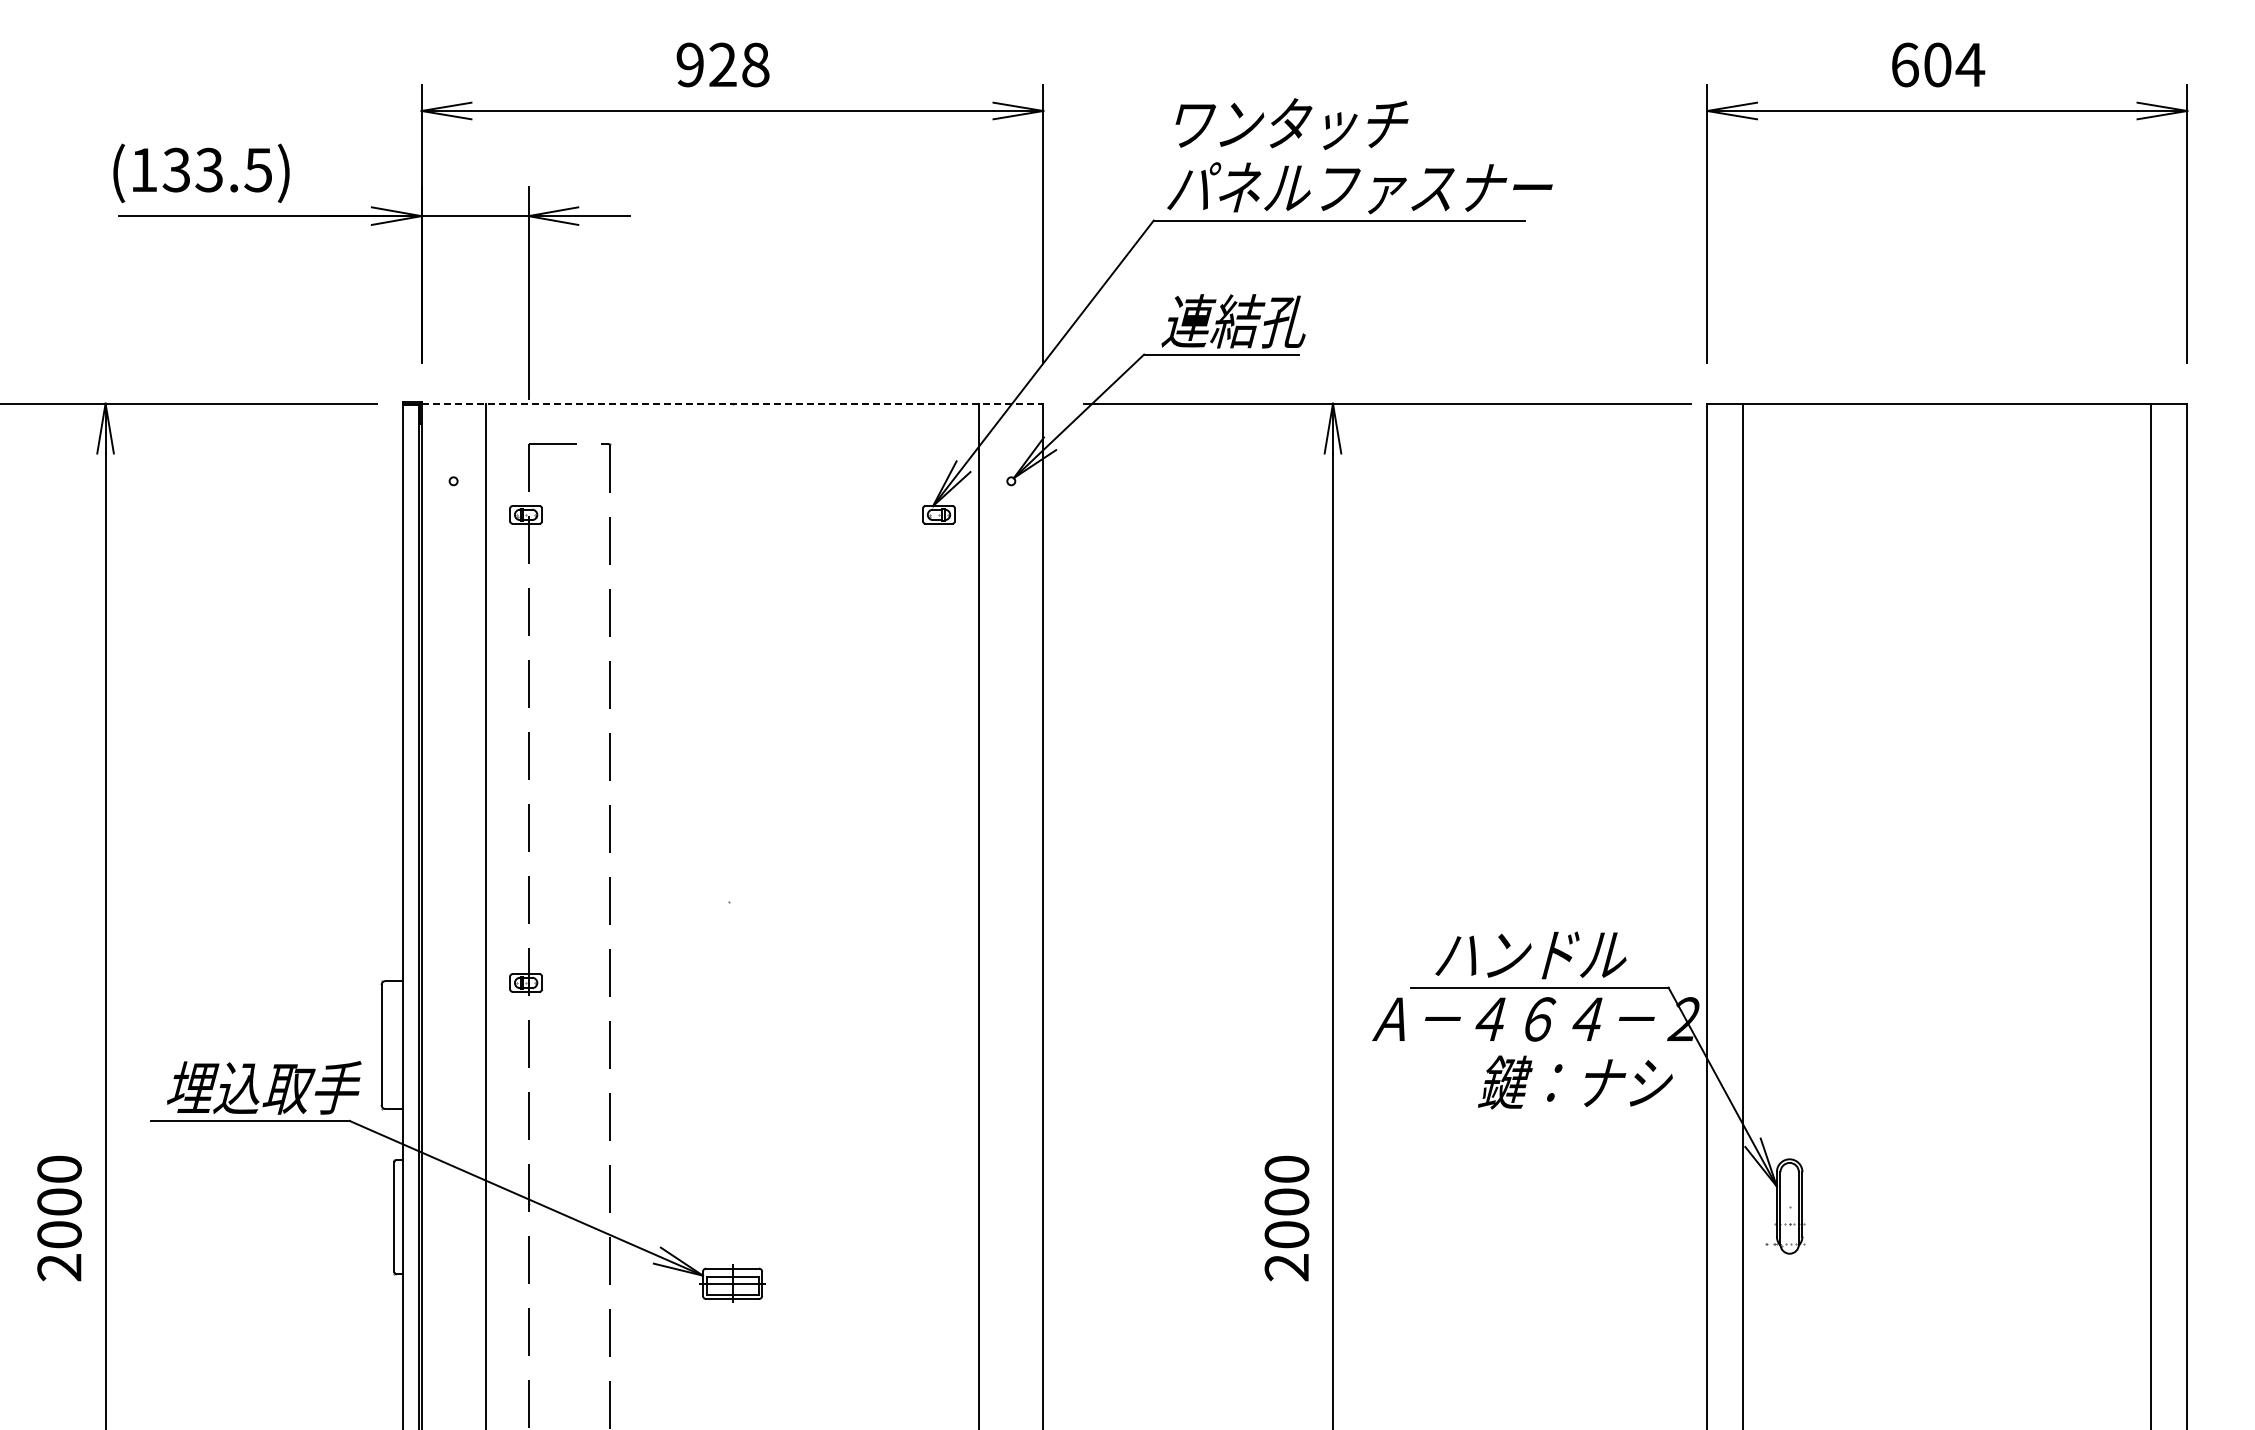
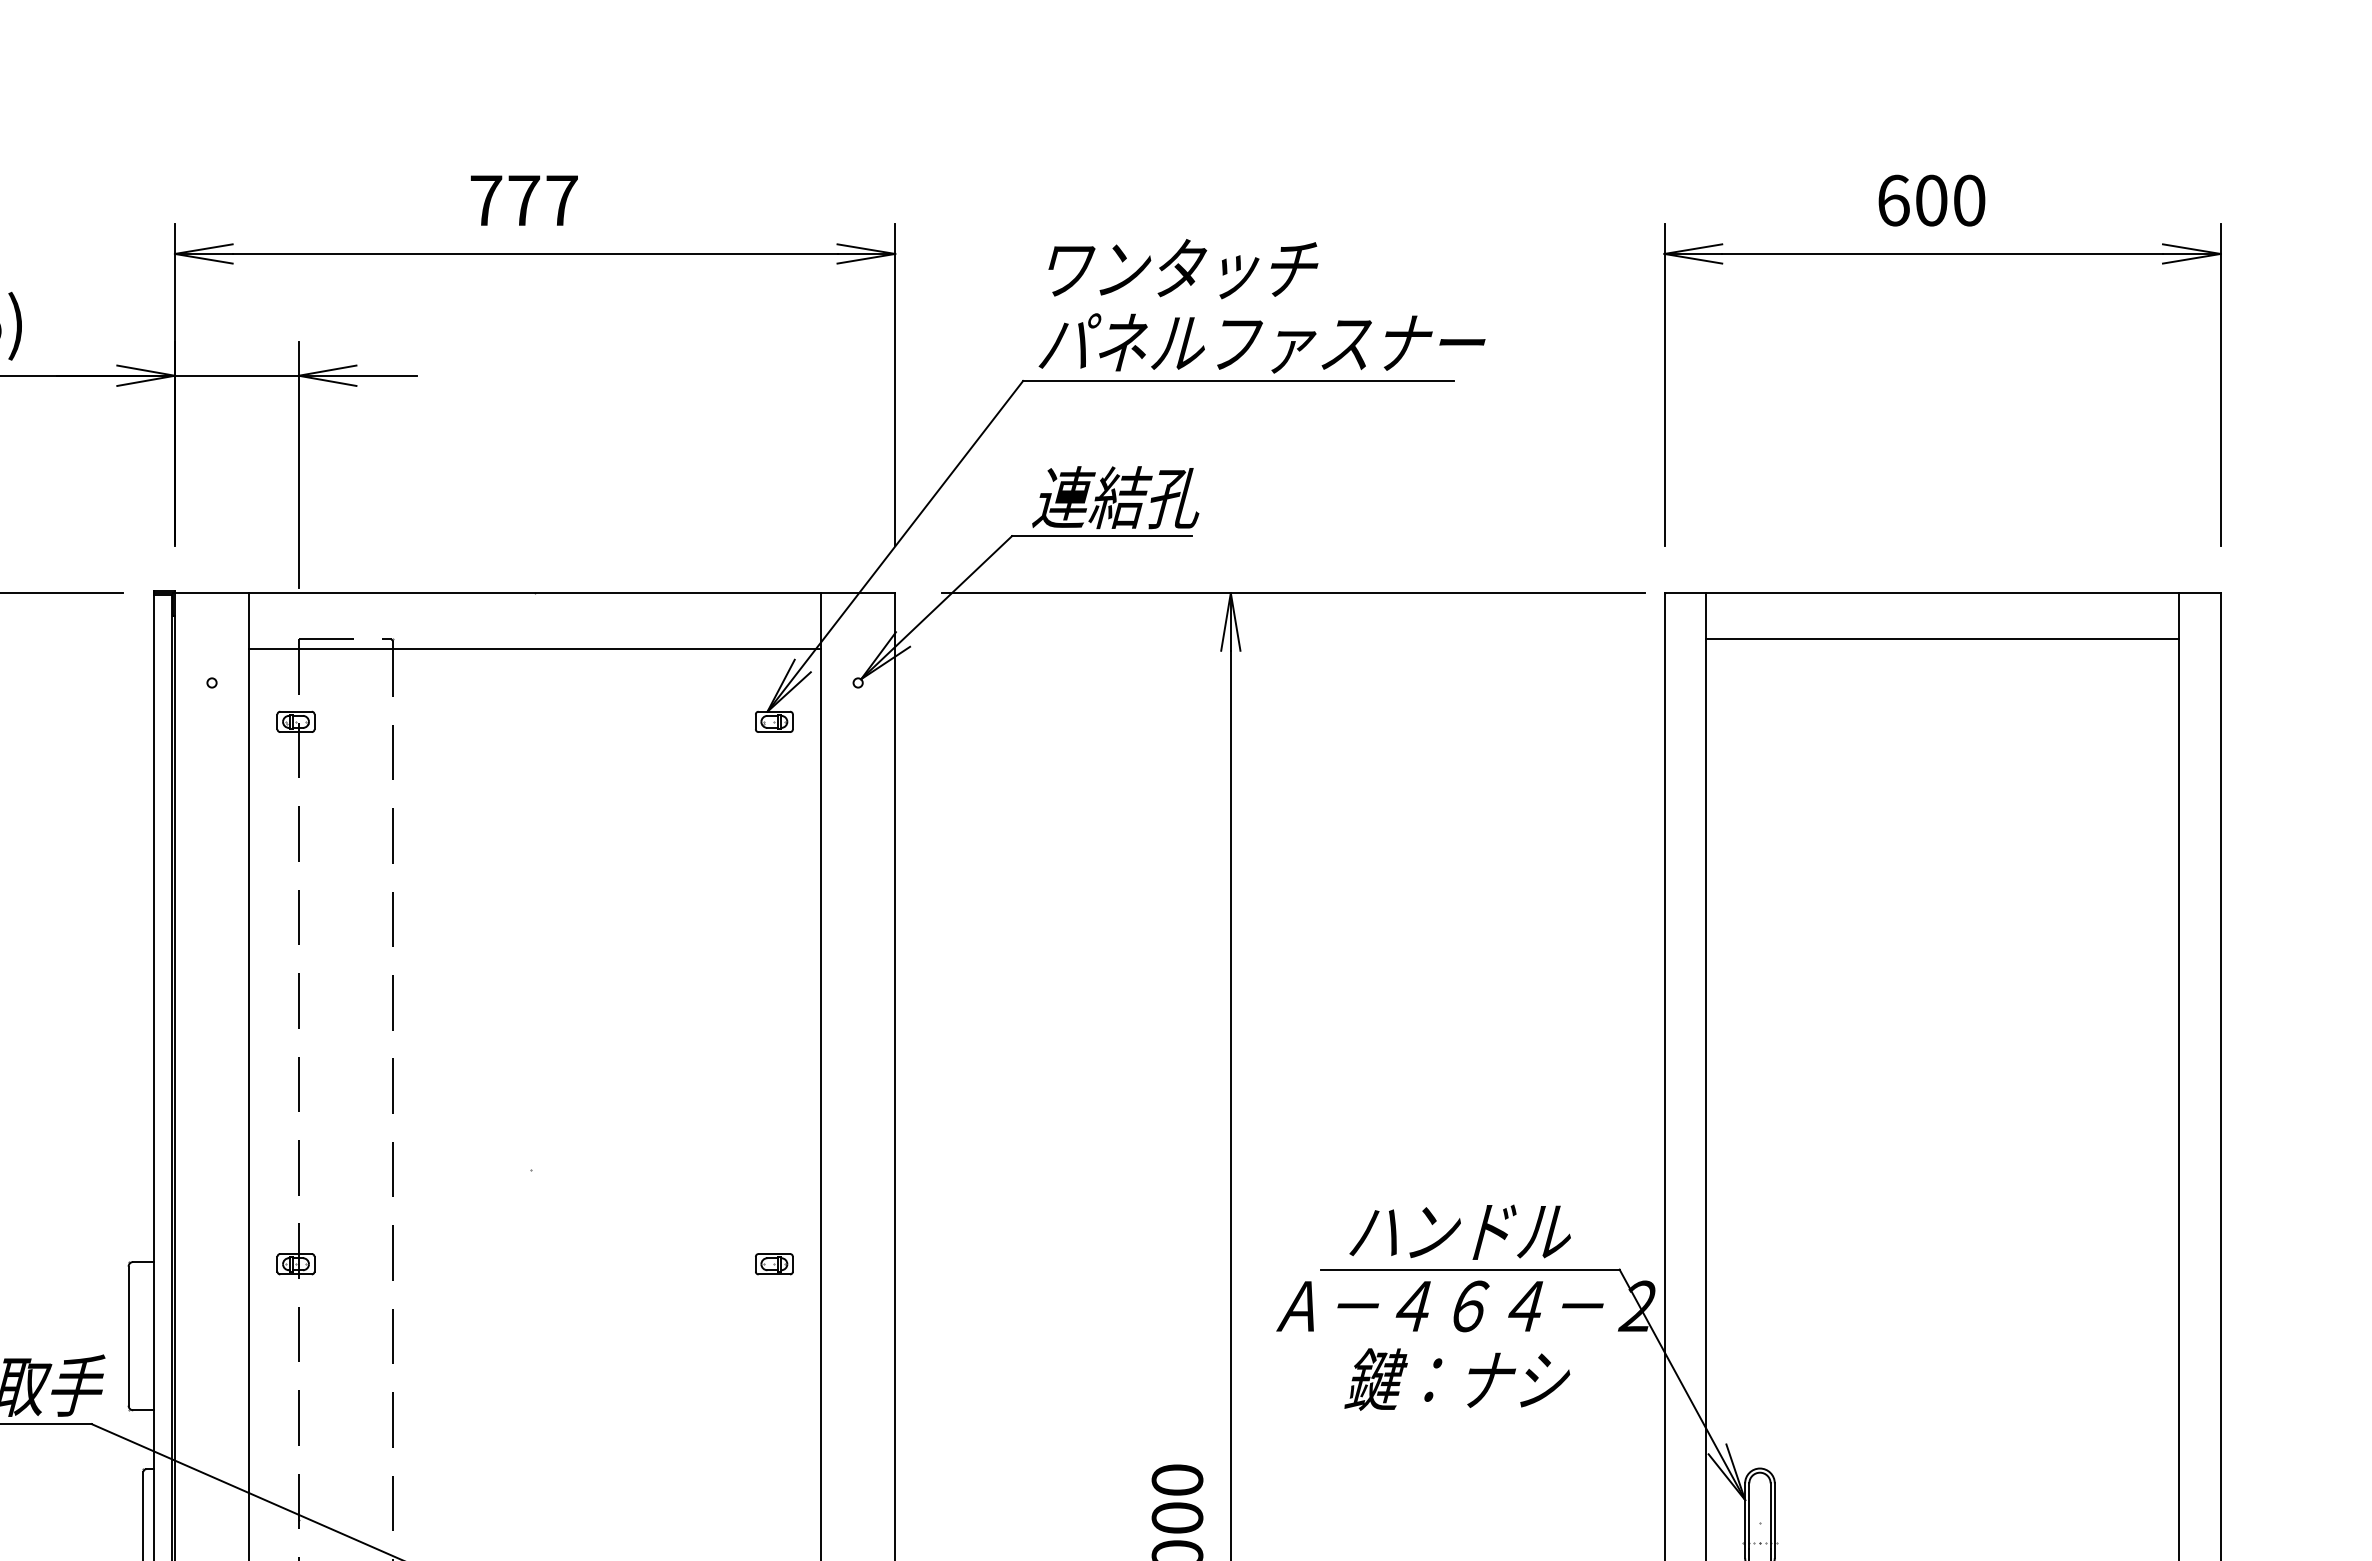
text: (722, 64) -> (523, 200), 928 -> 777
text: (1970, 64) -> (1969, 200), 604 -> 600
line: (732, 403) -> (535, 592), dashed -> solid
line: (1947, 443) -> (1942, 639), added
line: (732, 451) -> (535, 648), added
part: (938, 982) -> (773, 1263), added
text: (1575, 1082) -> (1457, 1379), moved

